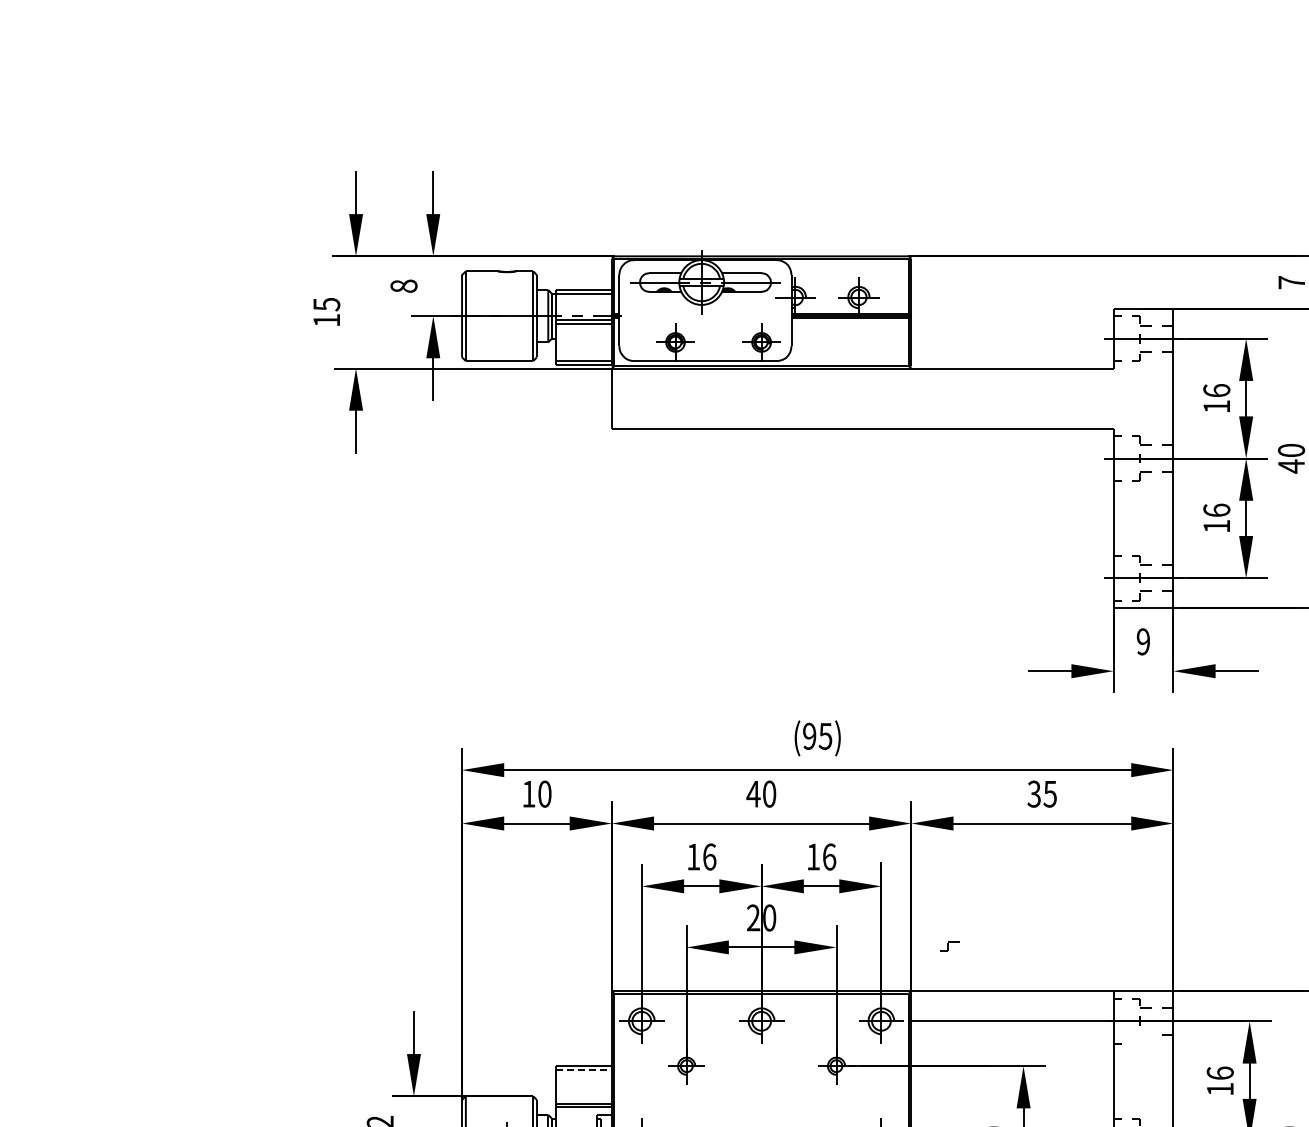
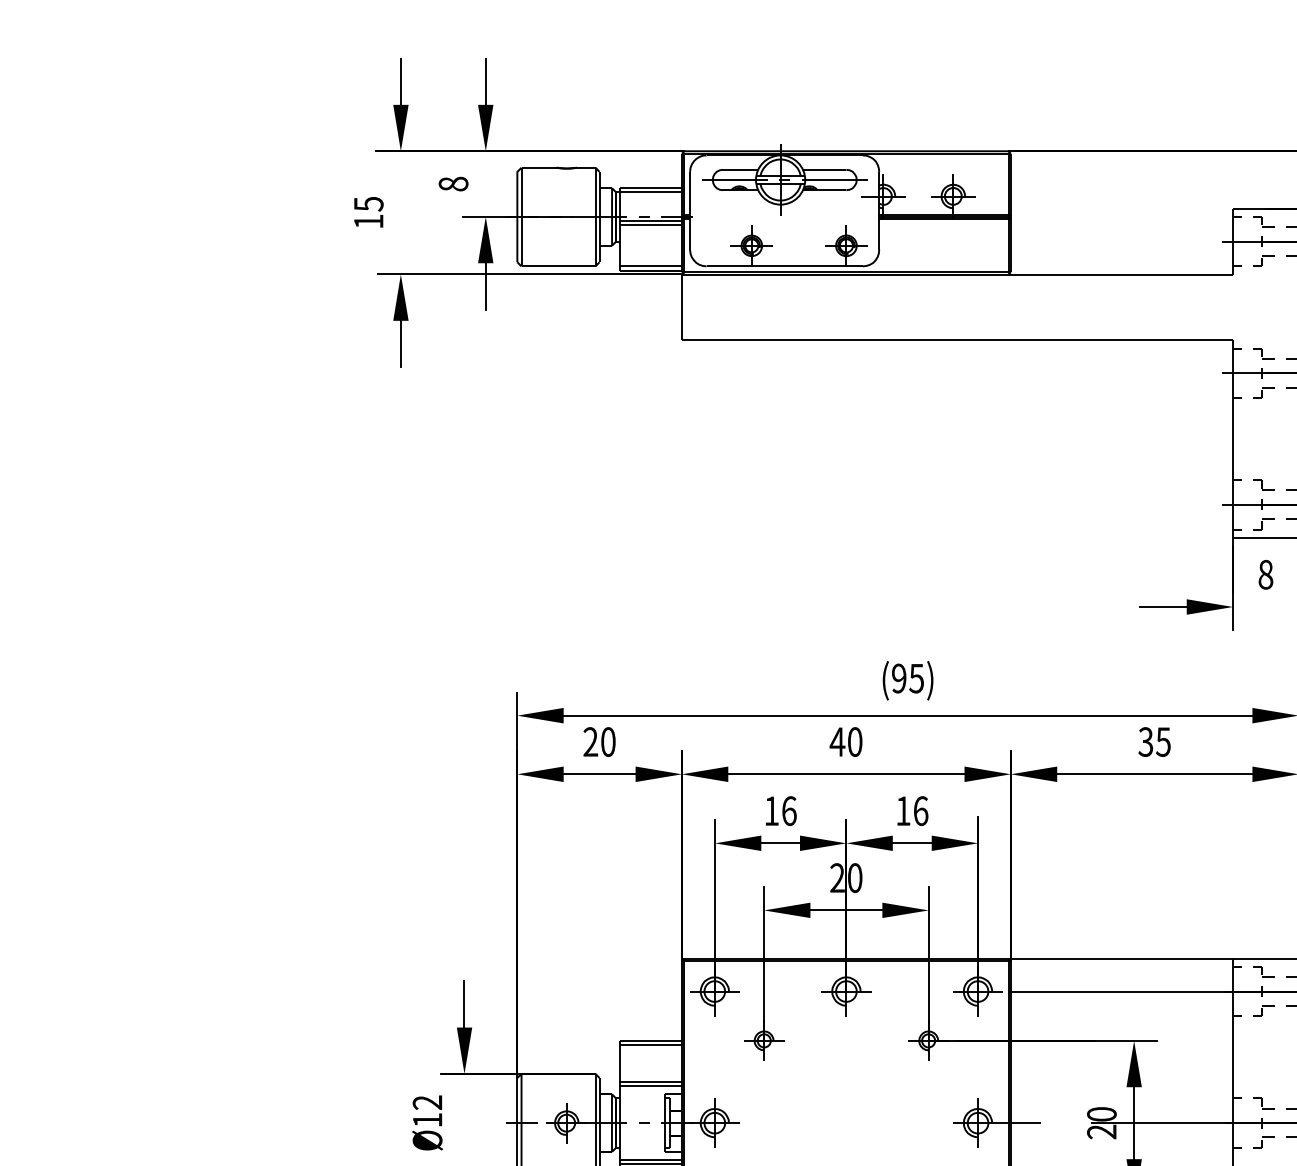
text: (1143, 641) -> (1265, 574), 9 -> 8
text: (528, 793) -> (590, 741), 10 -> 20
part: (949, 946) -> (1263, 1011), moved
line: (584, 1070) -> (651, 1045), dashed -> solid

